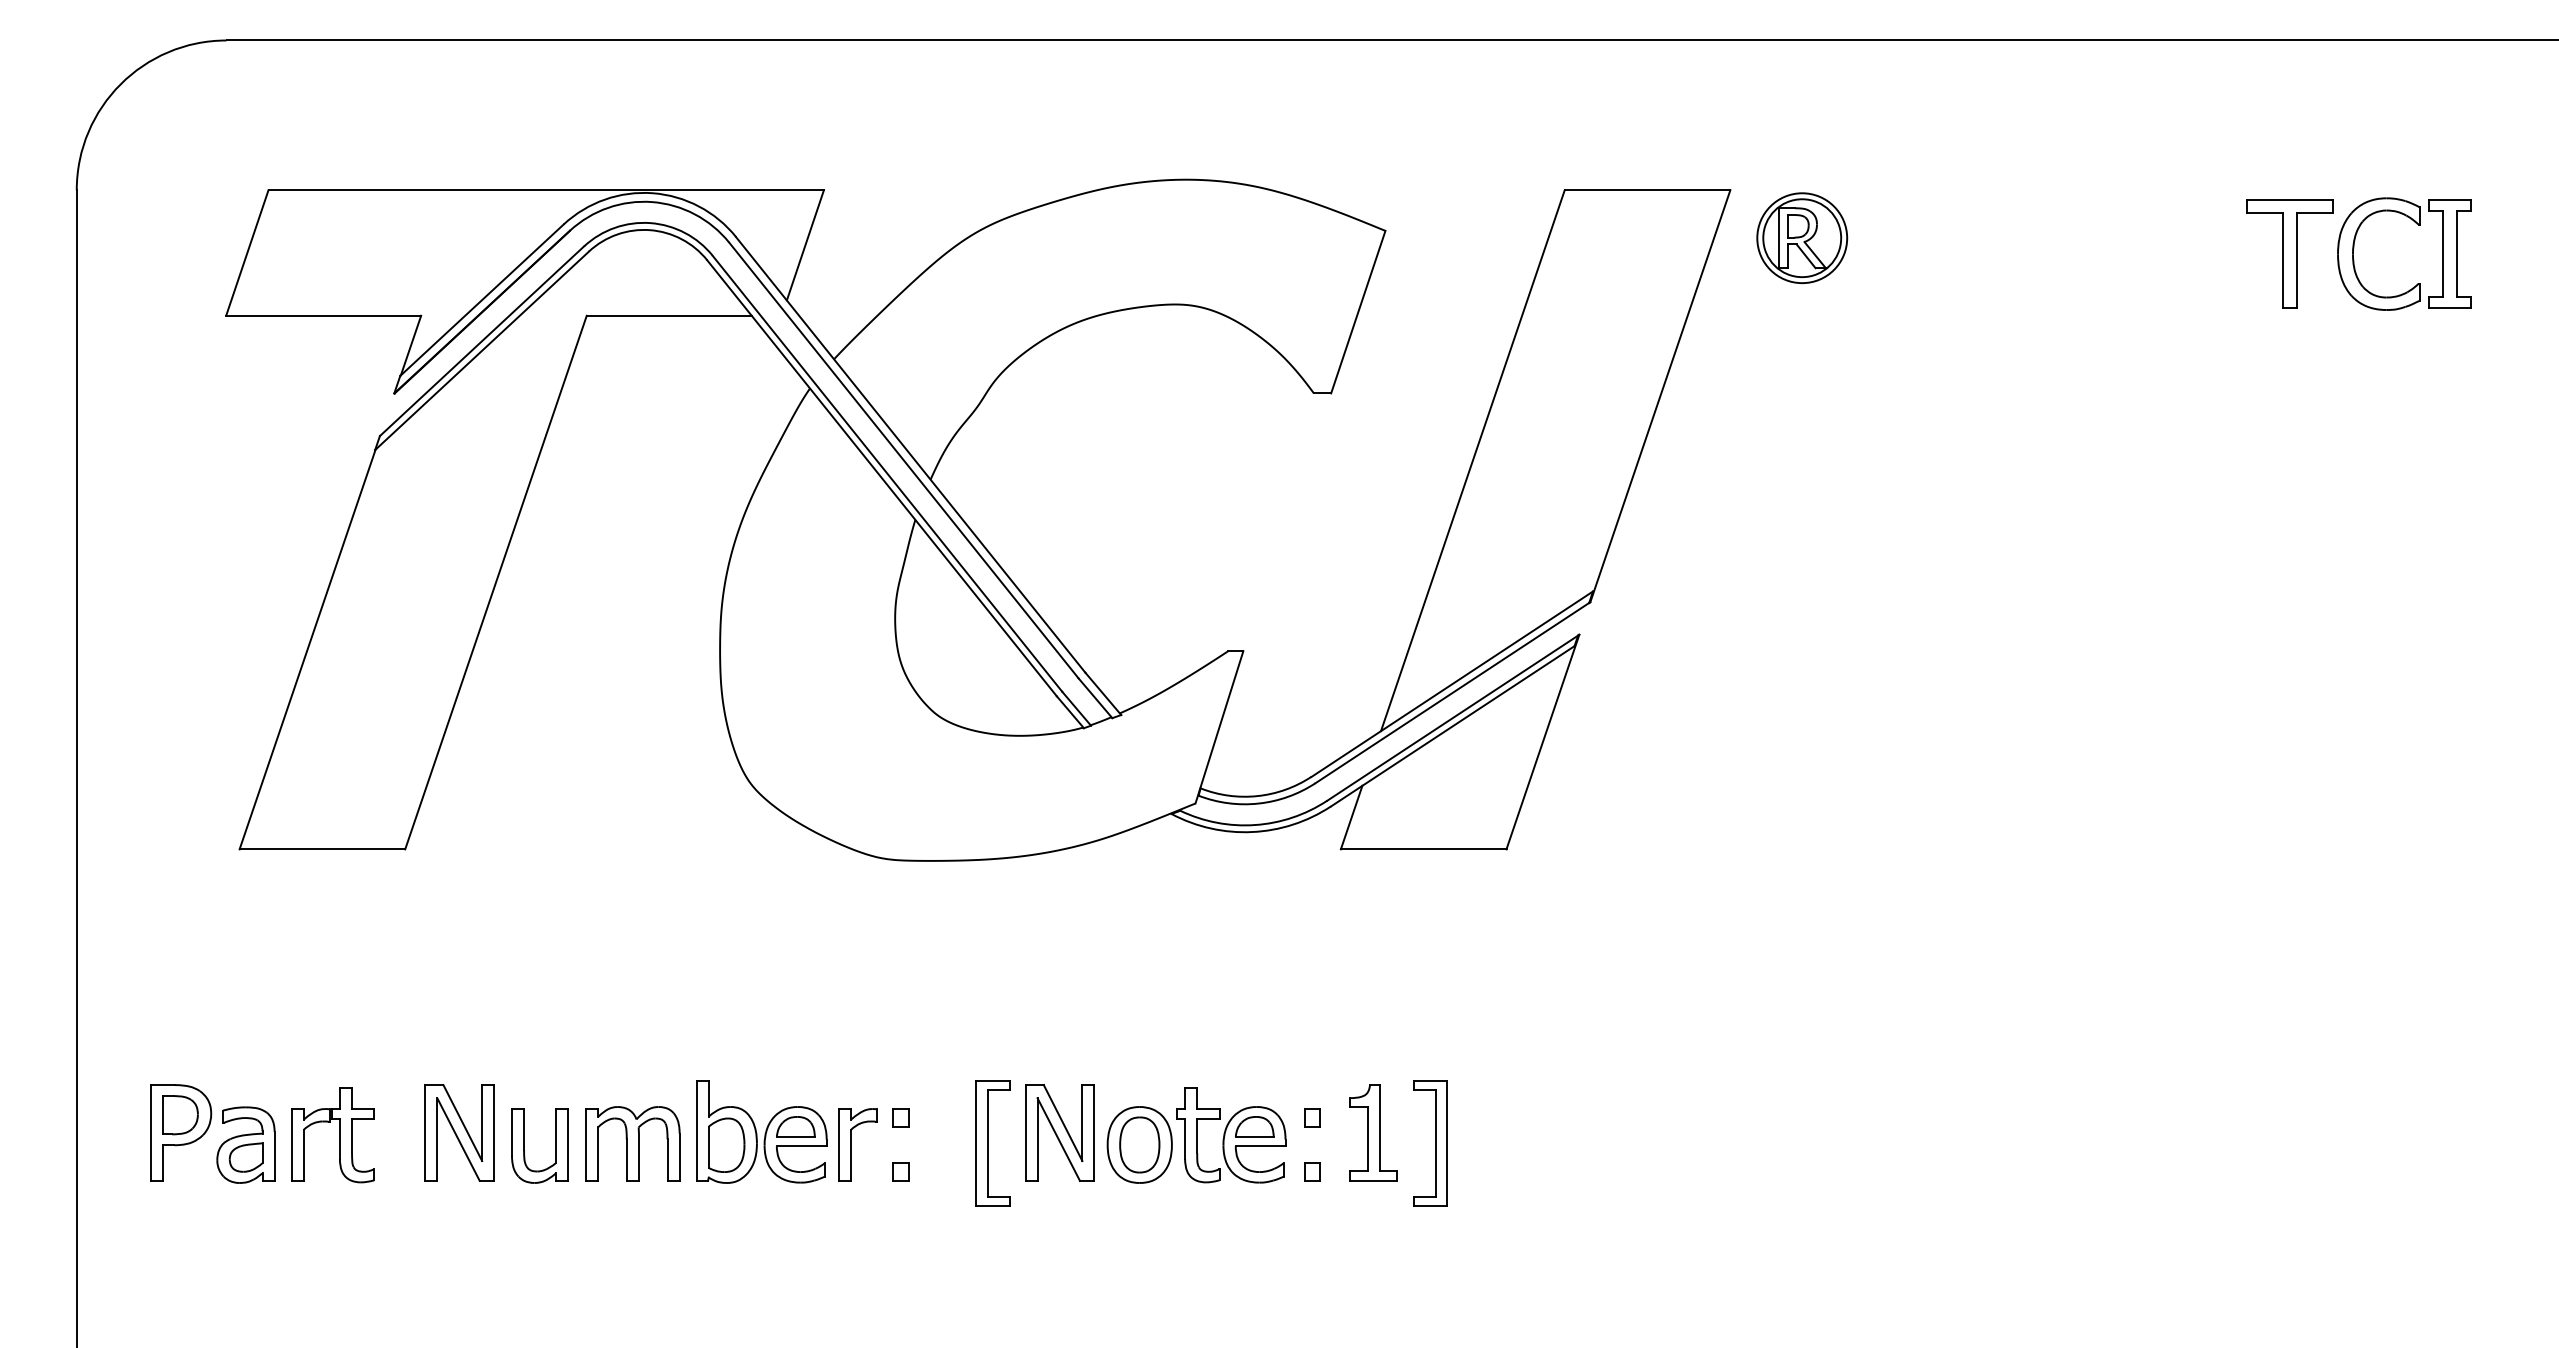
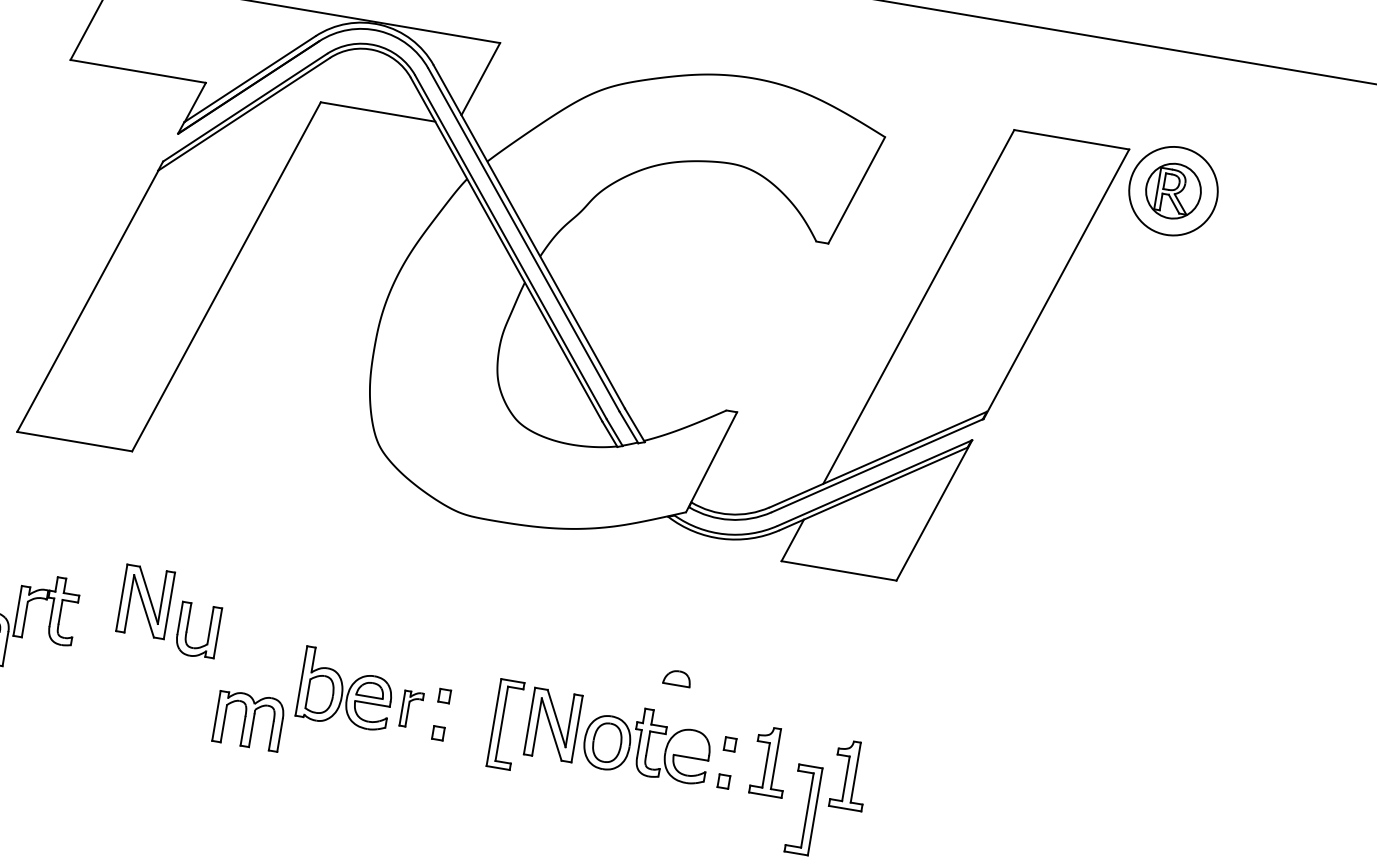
circle: (1802, 238) -> (1173, 191), size x1.4
part: (1254, 1126) -> (677, 677), moved
part: (459, 1132) -> (145, 601), moved
part: (1488, 1132) -> (850, 775), added
part: (339, 1135) -> (52, 609), moved
part: (632, 1143) -> (248, 720), moved
part: (1430, 1143) -> (803, 809), moved
part: (857, 1144) -> (411, 709), size x0.7
part: (524, 1145) -> (187, 628), moved

